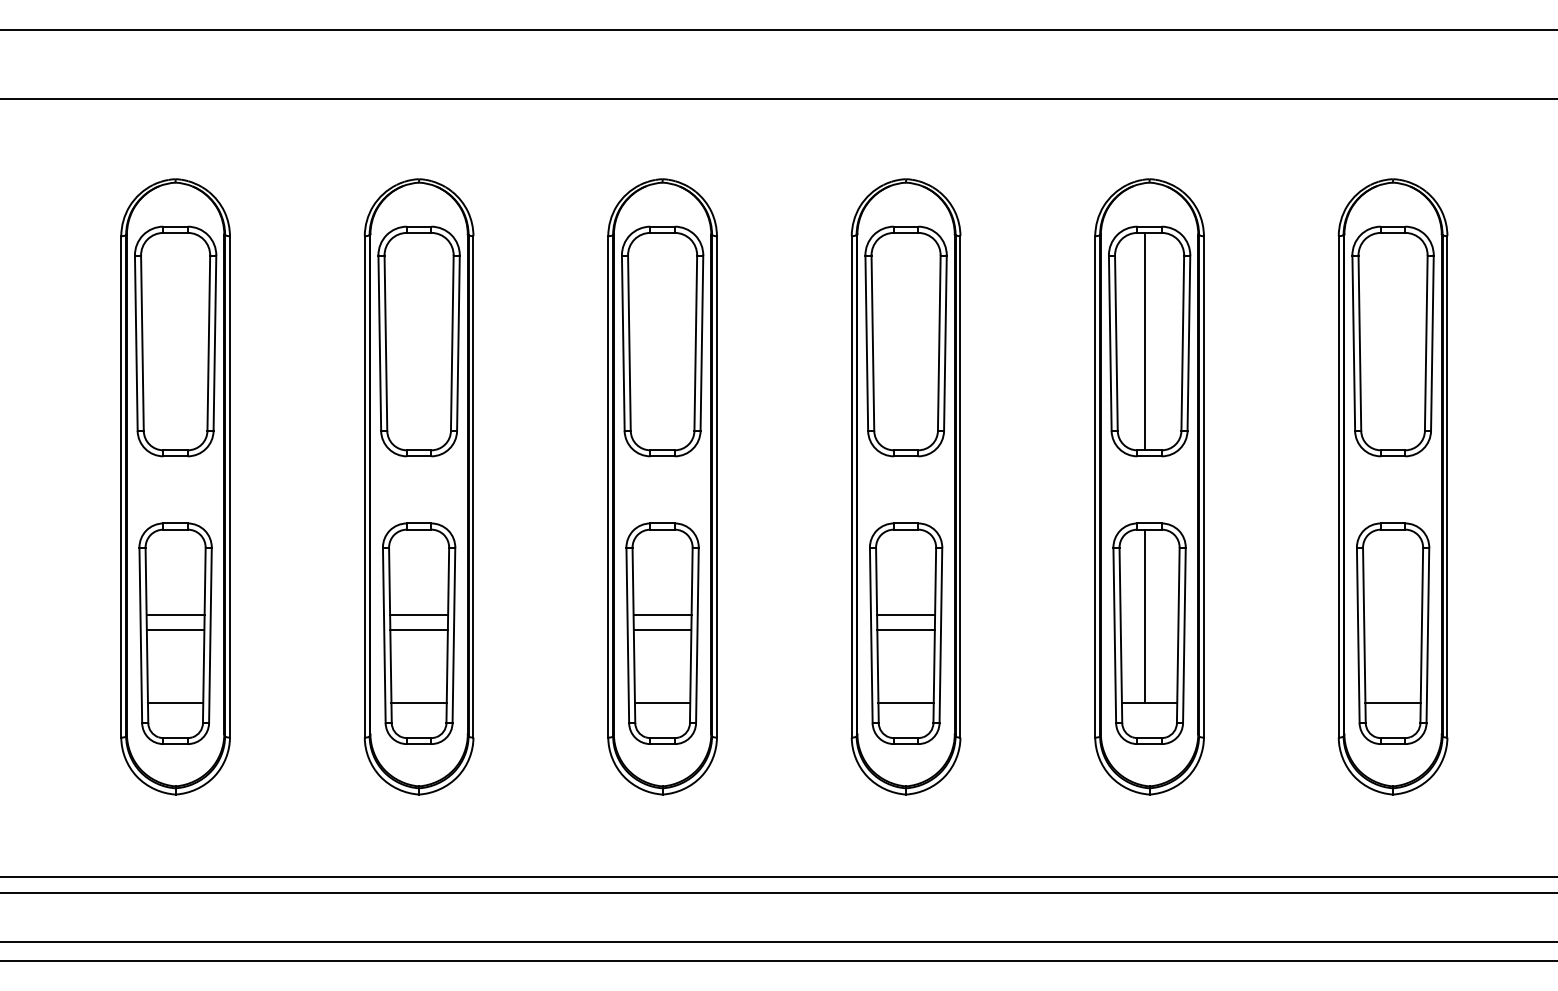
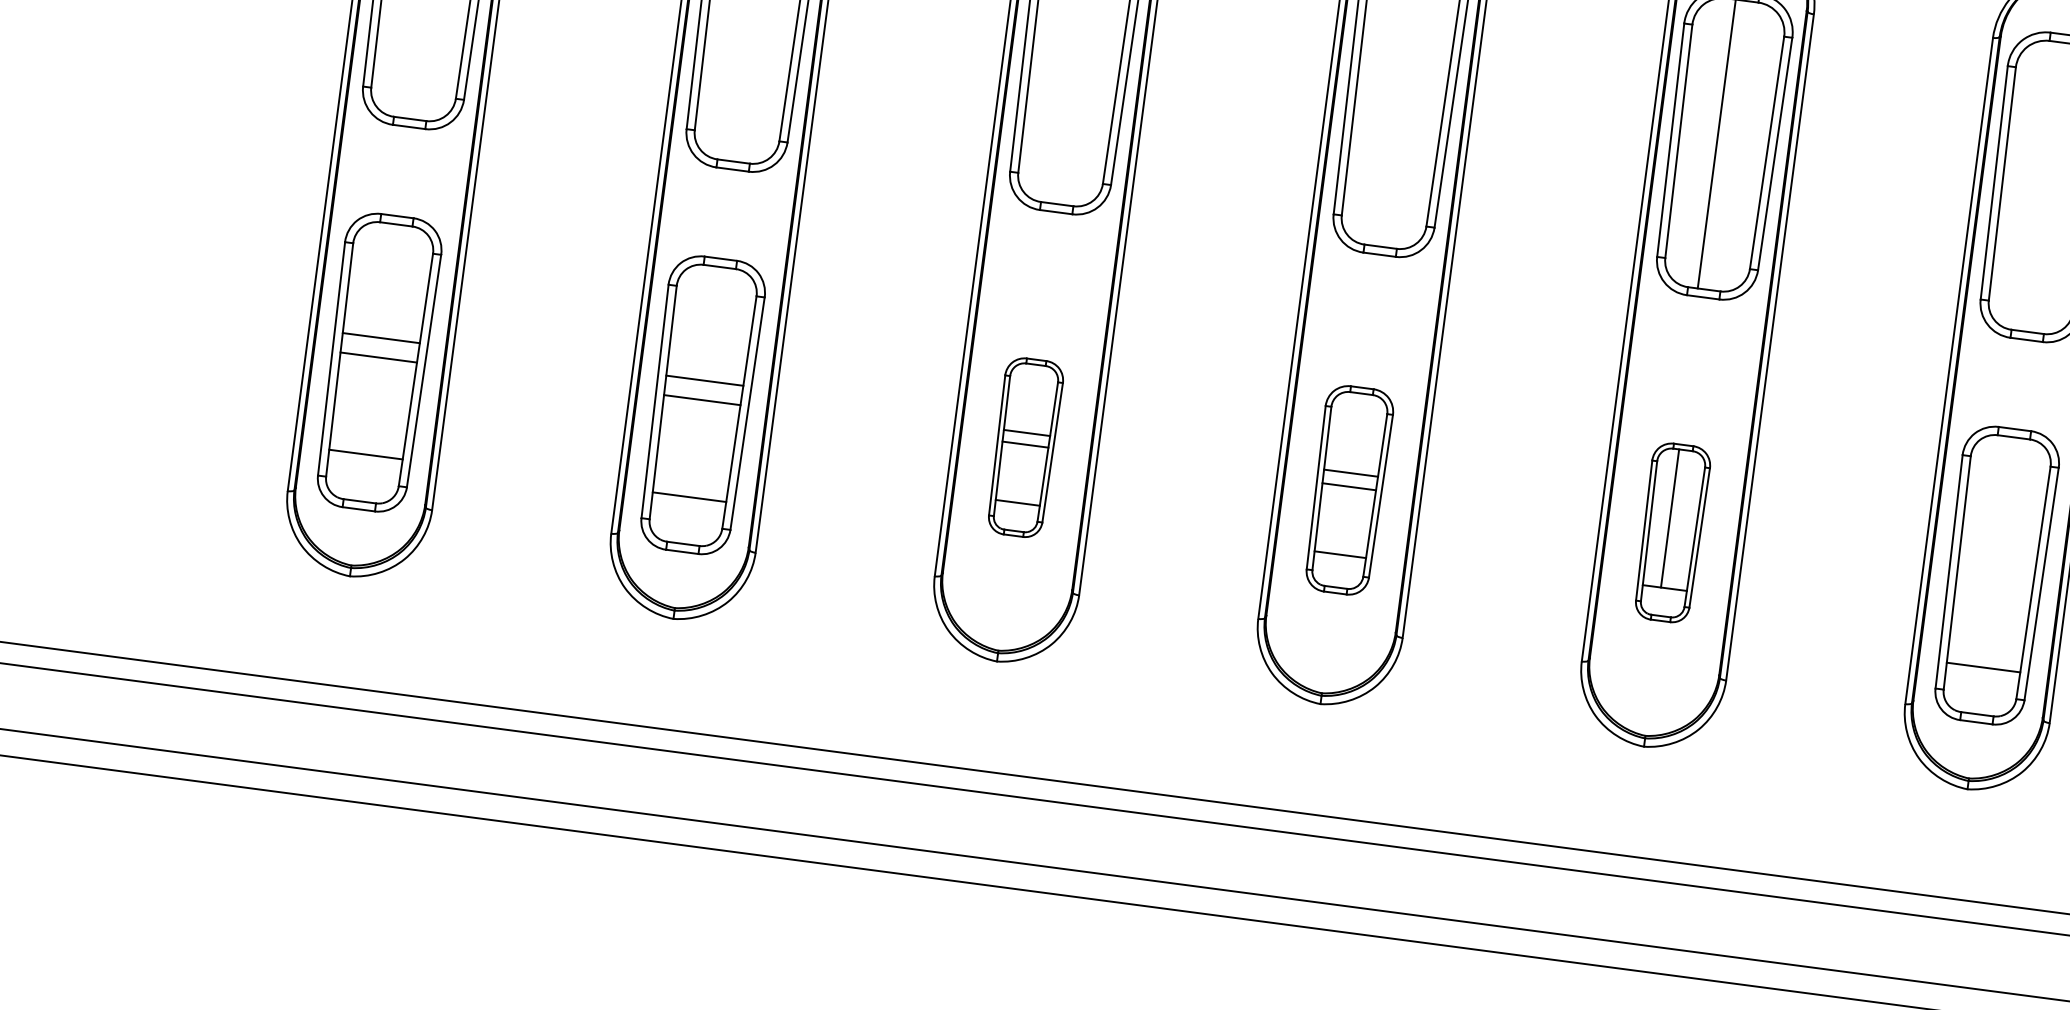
part: (662, 633) -> (1025, 447), size x0.6
part: (906, 633) -> (1349, 490), size x0.7
part: (1149, 633) -> (1672, 532), size x0.6

